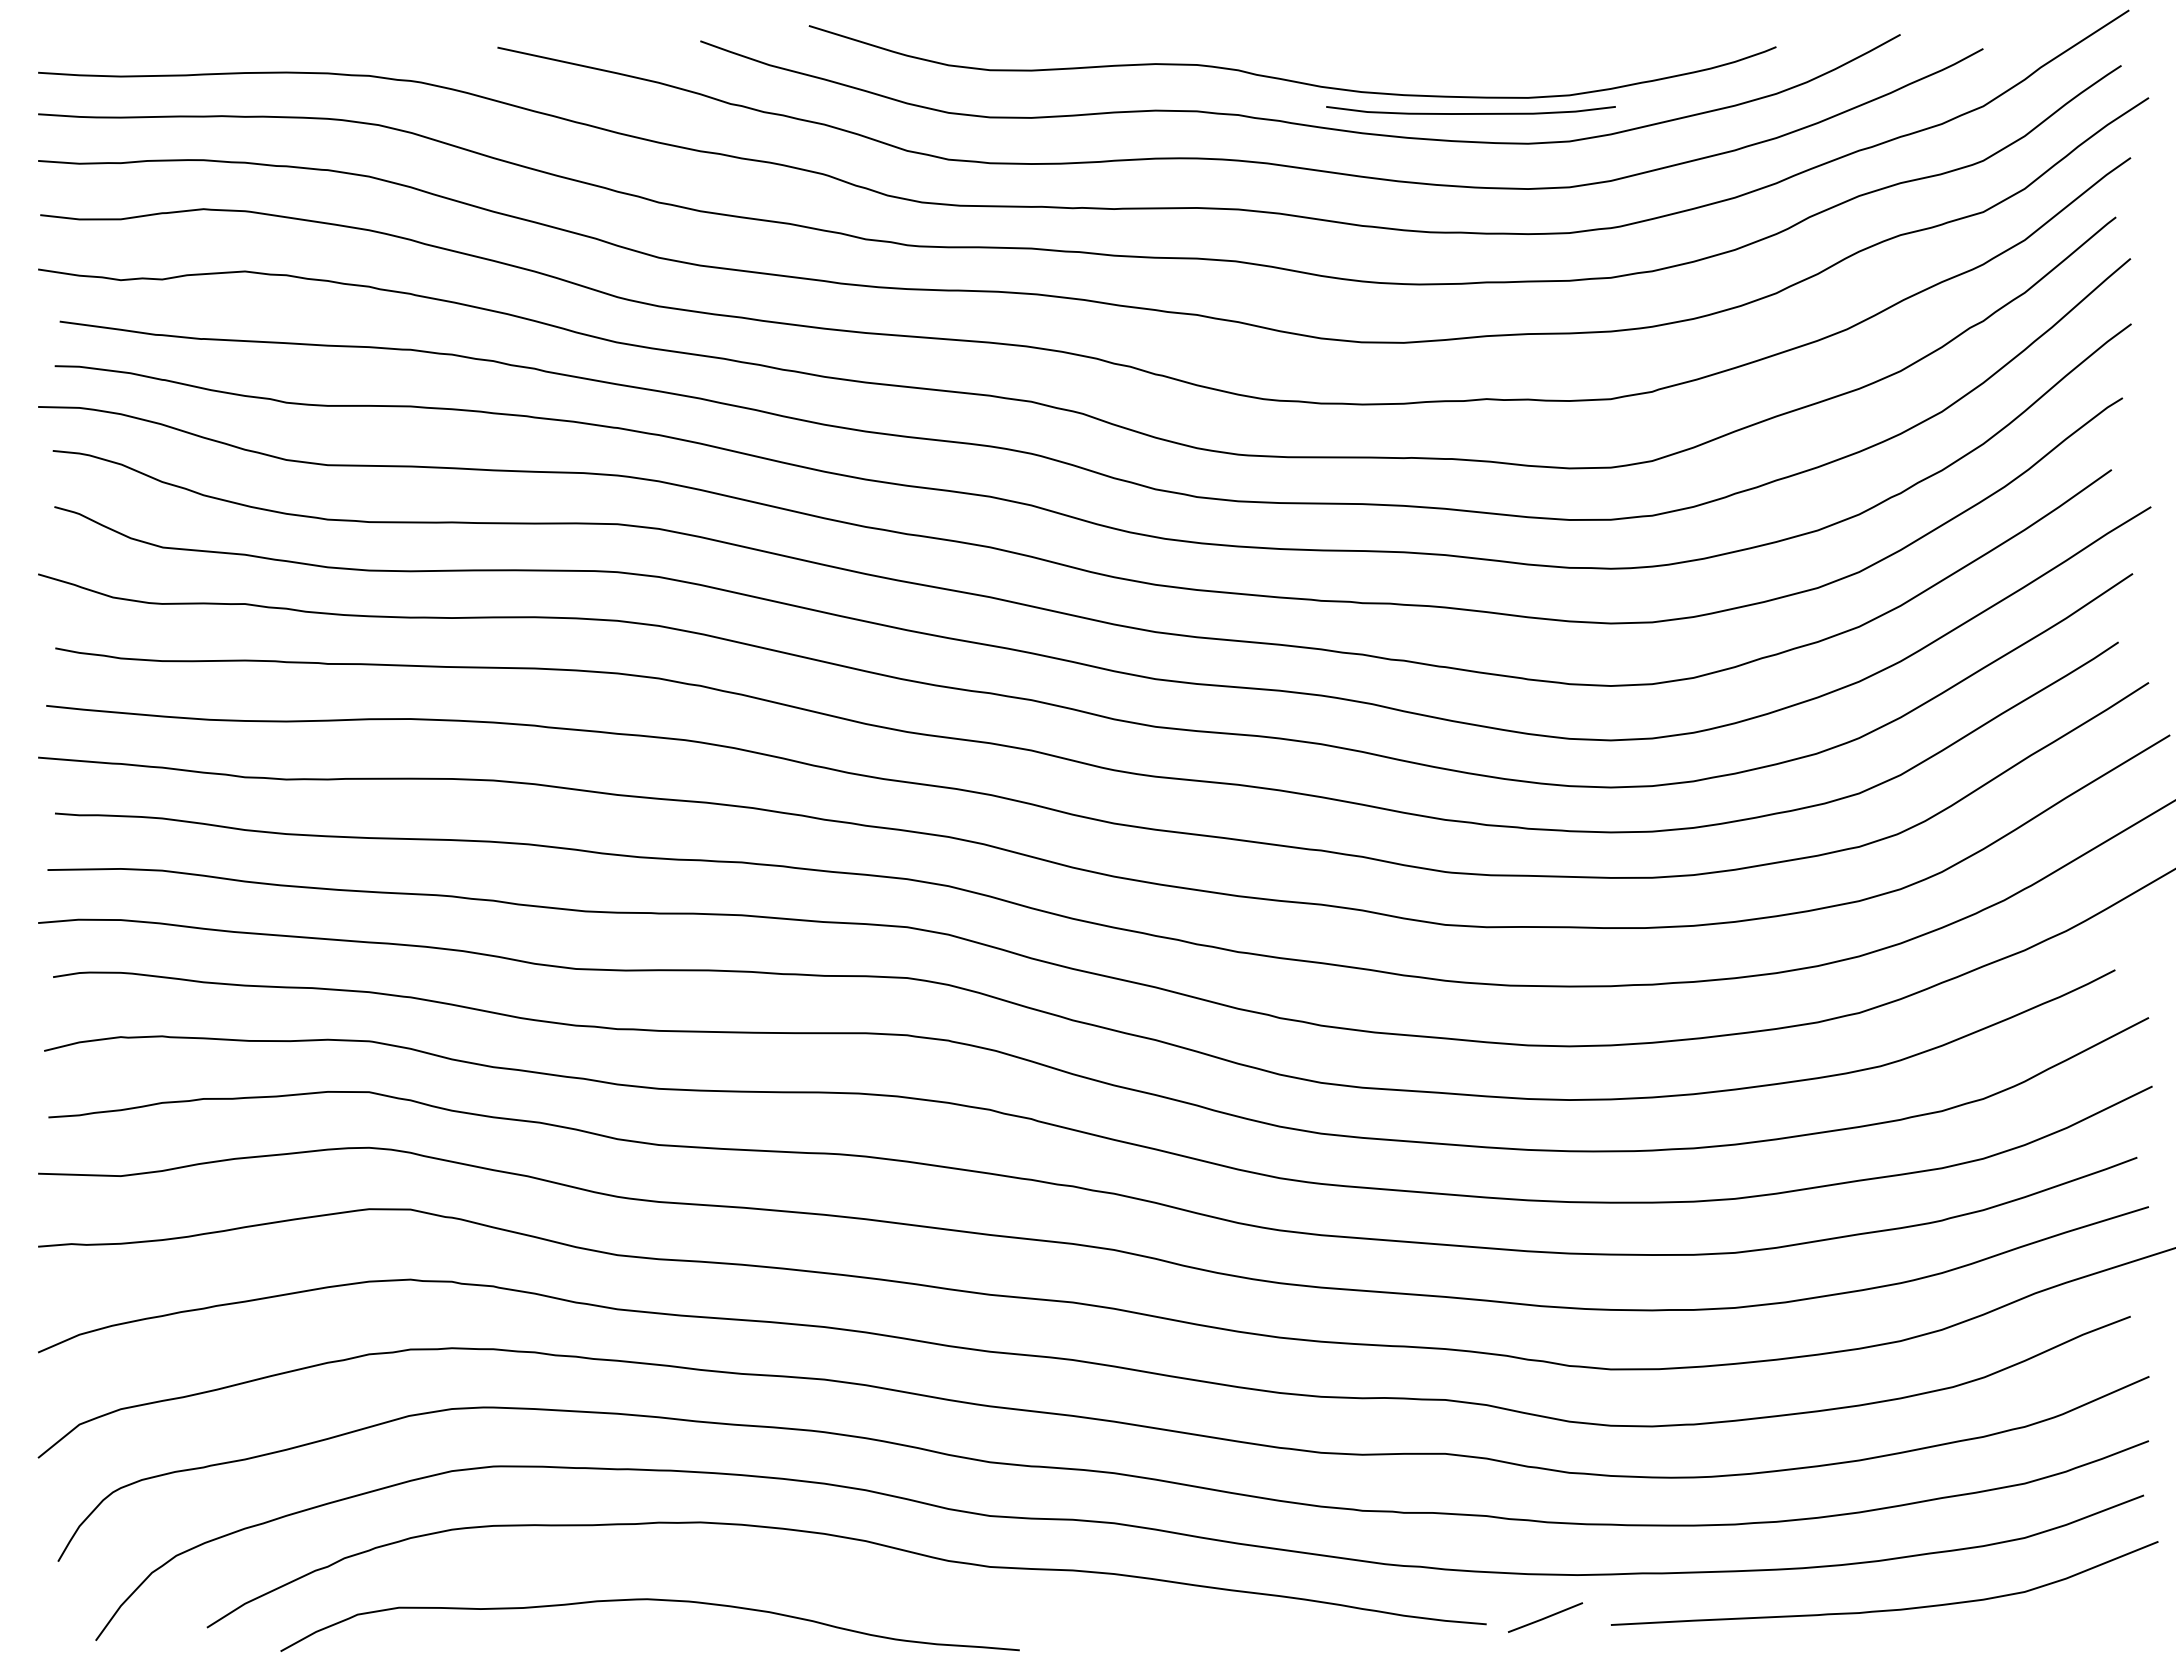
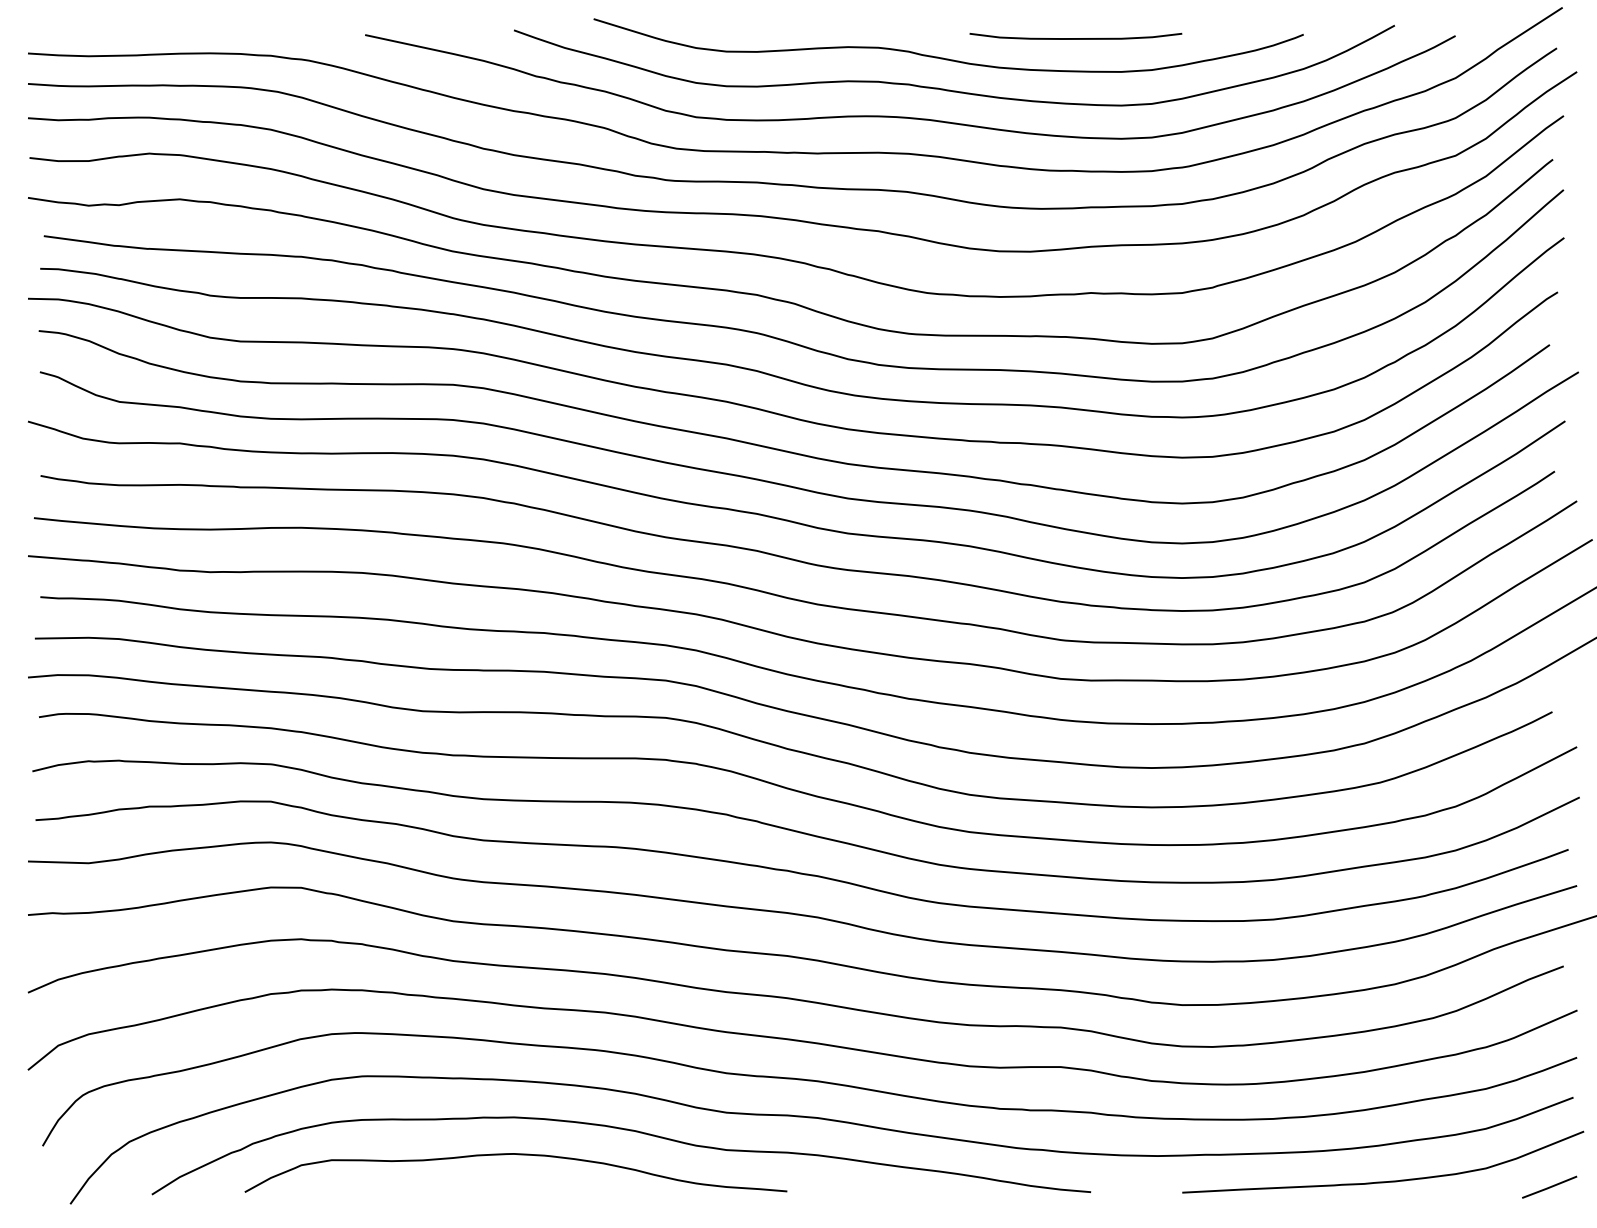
curve: (1470, 113) -> (1075, 38), moved
curve: (649, 1600) -> (515, 1154), moved
line: (1545, 1617) -> (1549, 1187), moved

